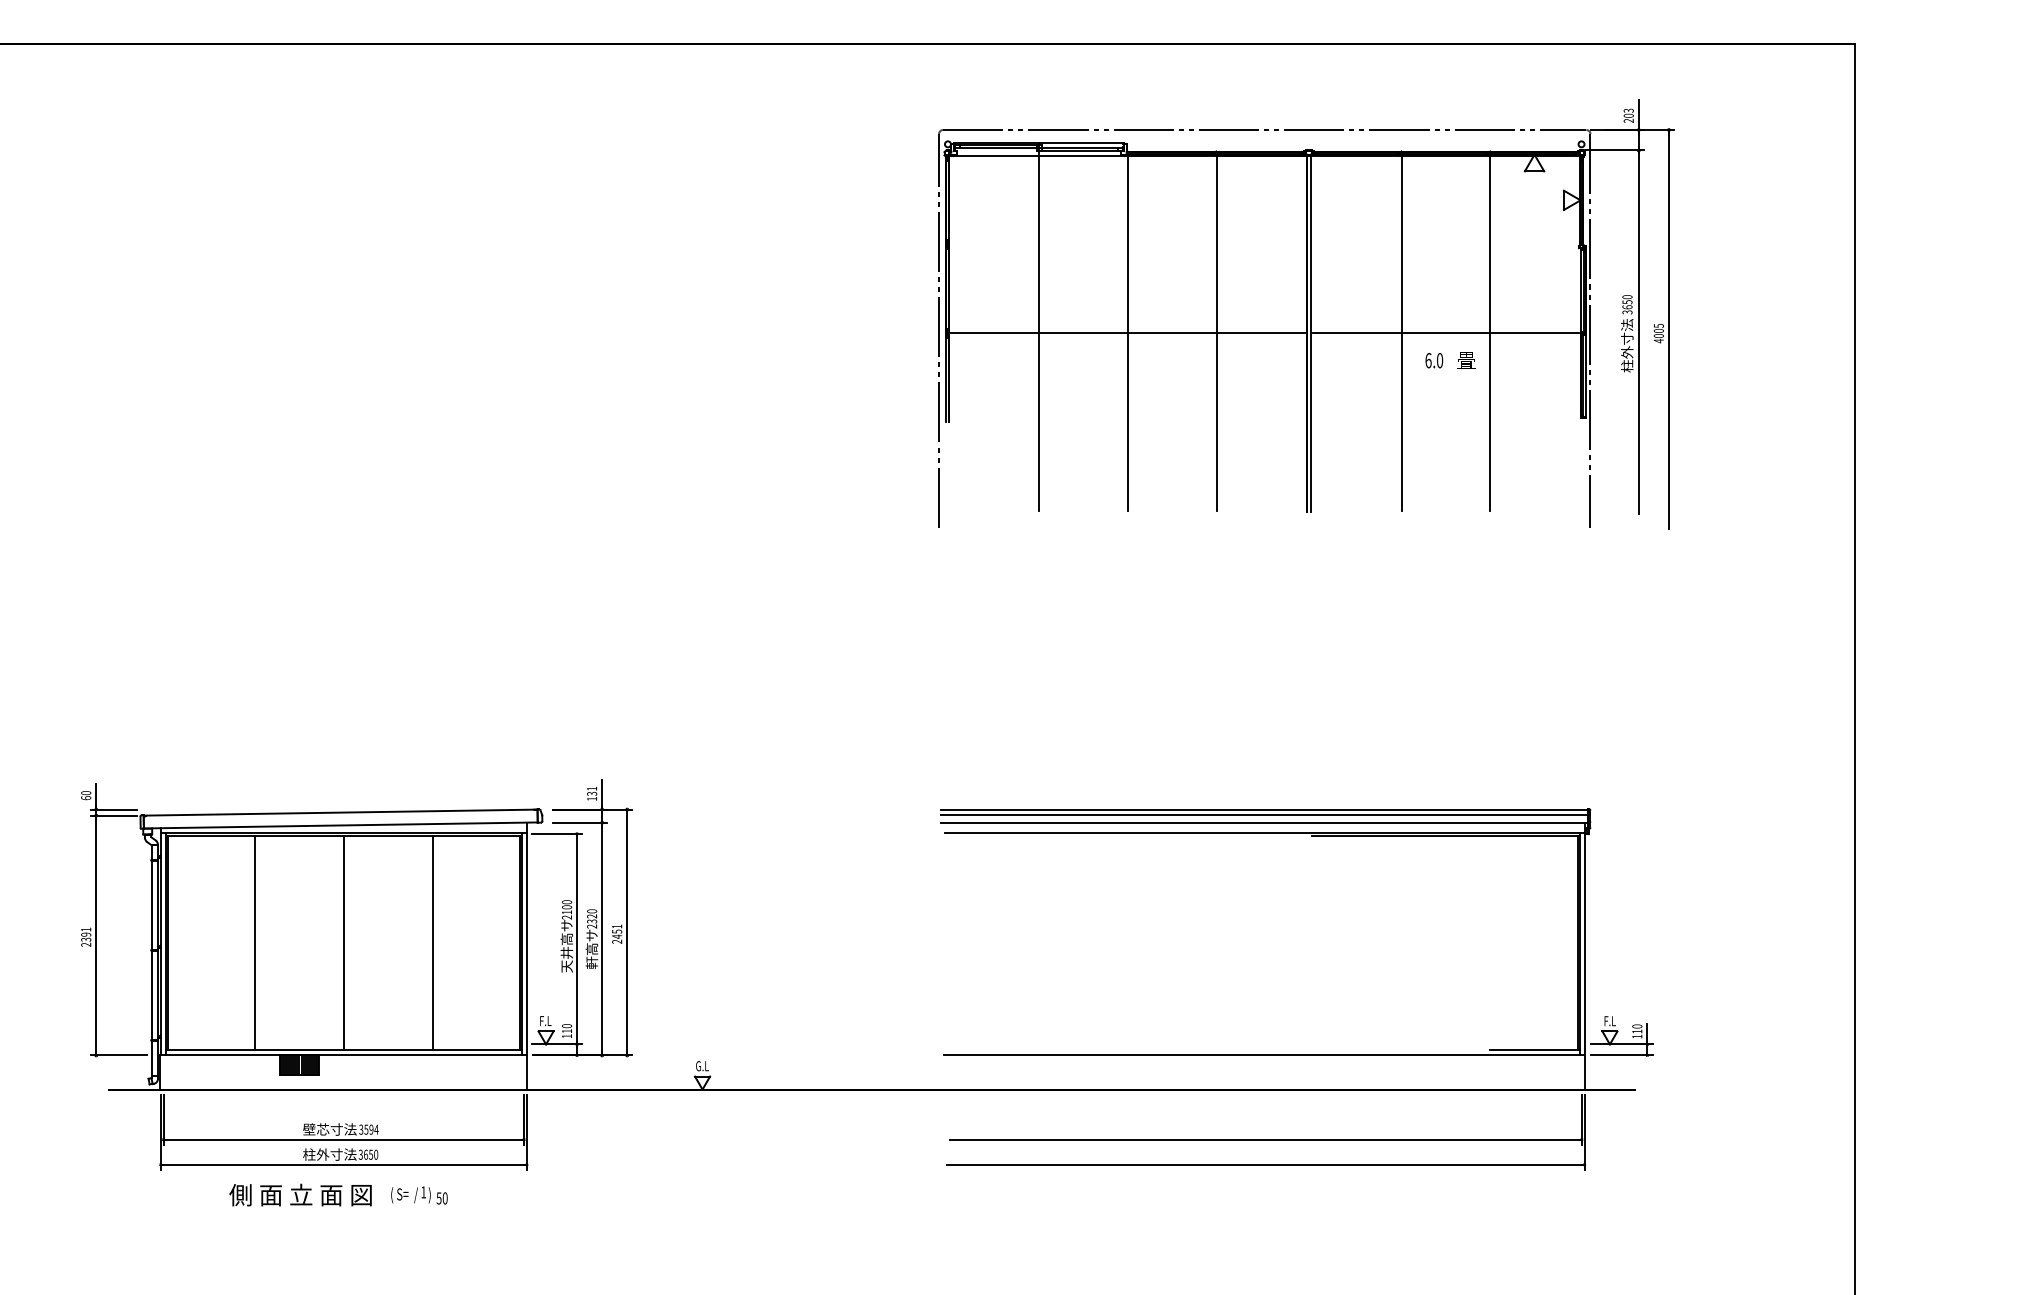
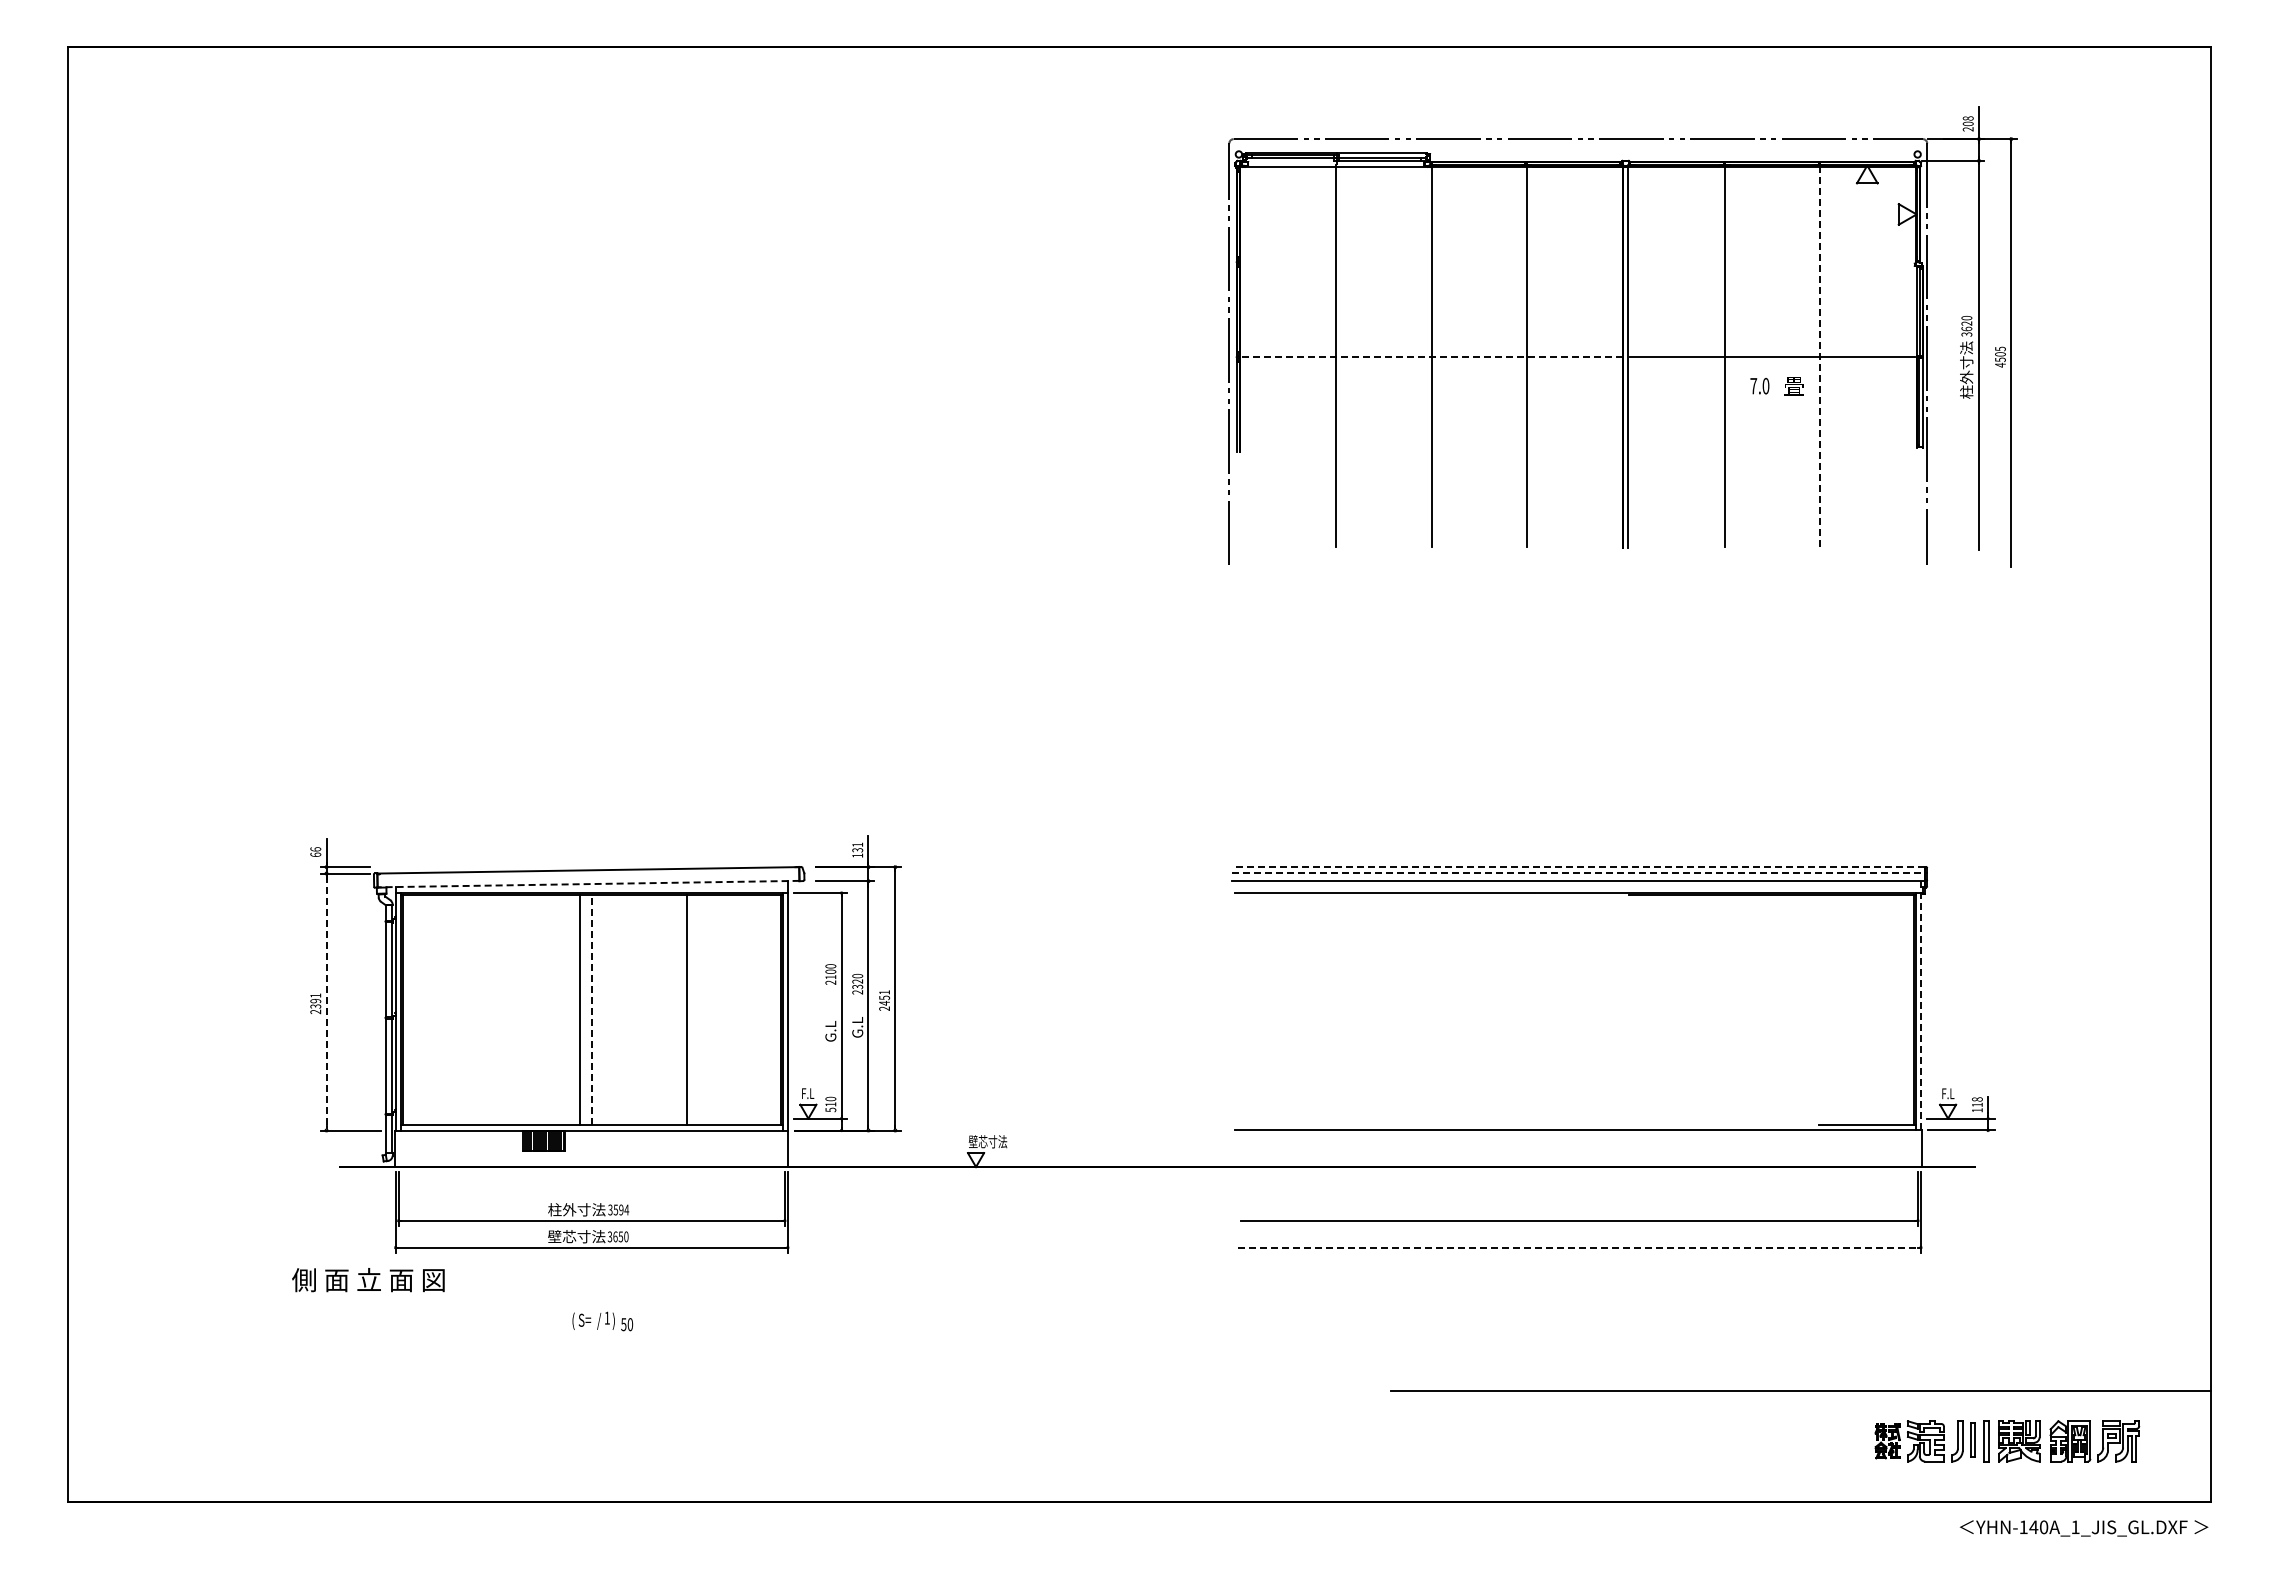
text: (1629, 110) -> (1968, 118), 203 -> 208
text: (1627, 302) -> (1966, 323), 3650 -> 3620
line: (1128, 332) -> (1432, 356), solid -> dashed
line: (1490, 332) -> (1820, 356), solid -> dashed
text: (1658, 335) -> (2000, 359), 4005 -> 4505
text: (1428, 360) -> (1753, 385), 6.0 -> 7.0
text: (85, 793) -> (315, 849), 60 -> 66
line: (1264, 809) -> (1578, 867), solid -> dashed
line: (1264, 815) -> (1578, 873), solid -> dashed
line: (340, 825) -> (588, 884), solid -> dashed
line: (96, 935) -> (326, 1002), solid -> dashed
line: (1584, 938) -> (1920, 1005), solid -> dashed
line: (254, 942) -> (579, 1009), moved
line: (343, 942) -> (591, 1009), solid -> dashed
text: (566, 946) -> (830, 1013), 天井高サ -> G.L
text: (591, 949) -> (857, 1016), 軒高サ -> G.L
text: (1637, 1026) -> (1977, 1099), 110 -> 118
text: (566, 1035) -> (830, 1109), 110 -> 510
text: (713, 1065) -> (987, 1141), G.L -> 壁芯寸法
text: (316, 1129) -> (562, 1209), 壁芯寸法 -> 柱外寸法
text: (316, 1154) -> (562, 1236), 柱外寸法 -> 壁芯寸法
line: (1264, 1164) -> (1578, 1247), solid -> dashed
text: (300, 1195) -> (368, 1280), moved
text: (419, 1195) -> (602, 1321), moved

